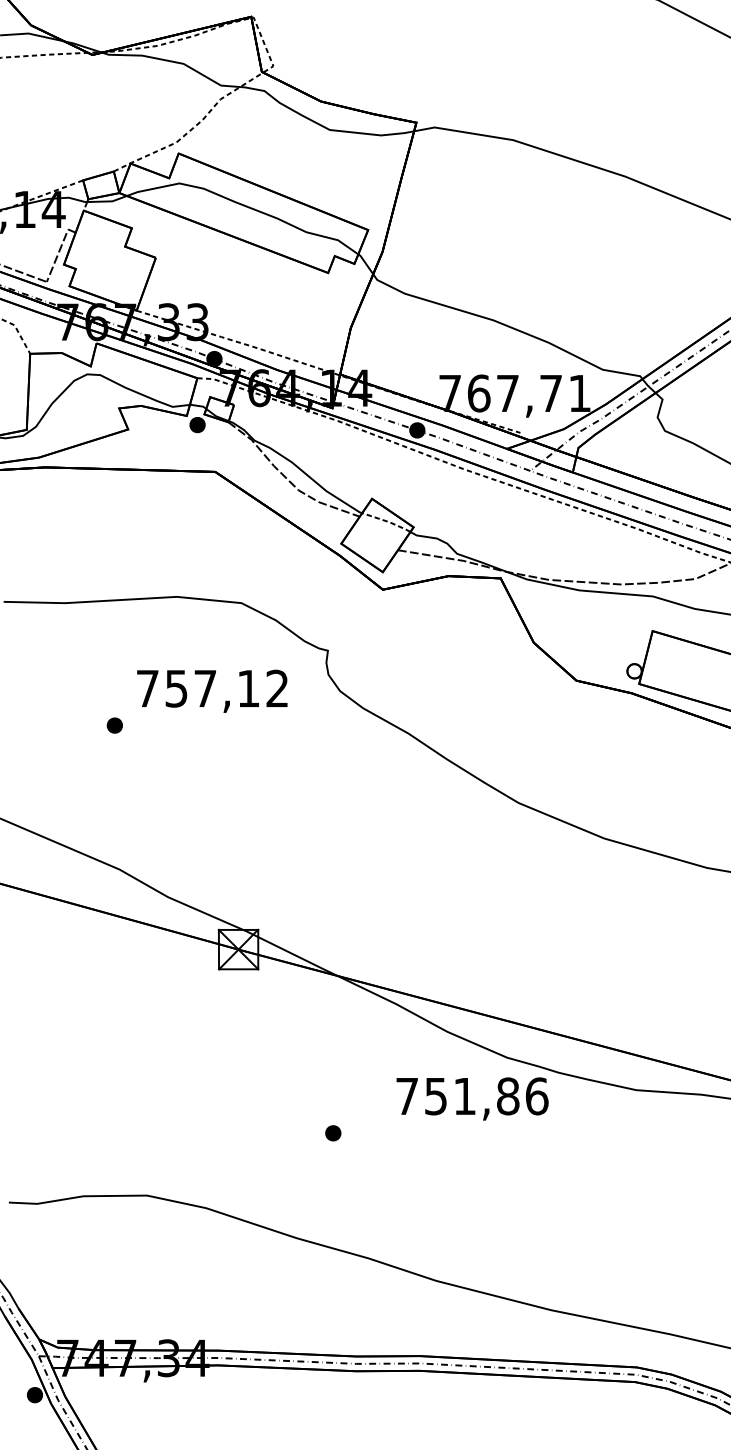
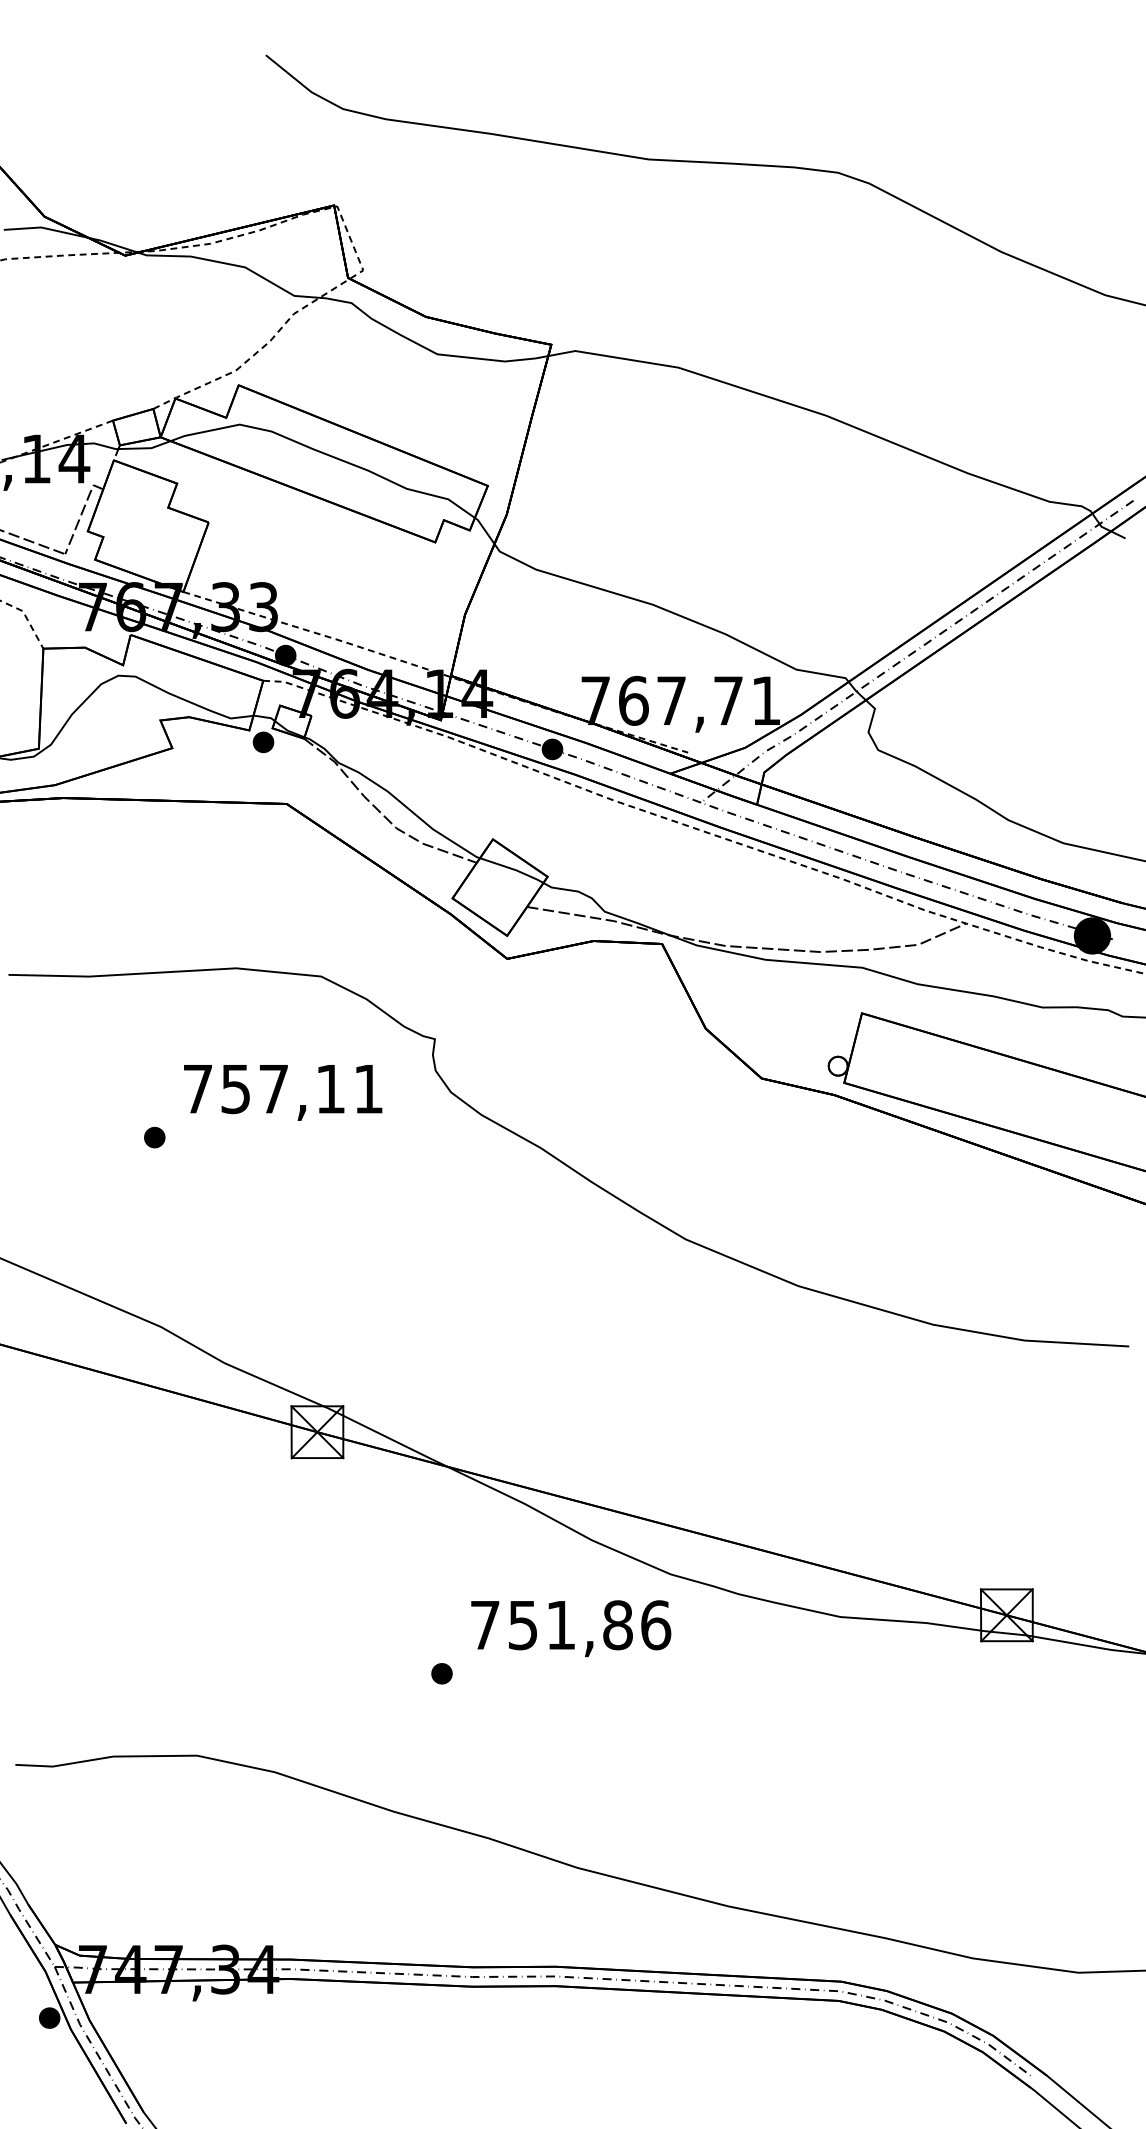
line: (387, 521) -> (513, 869), dashed -> solid
text: (277, 688) -> (368, 1088), 757,12 -> 757,11
text: (472, 1098) -> (571, 1628), moved

